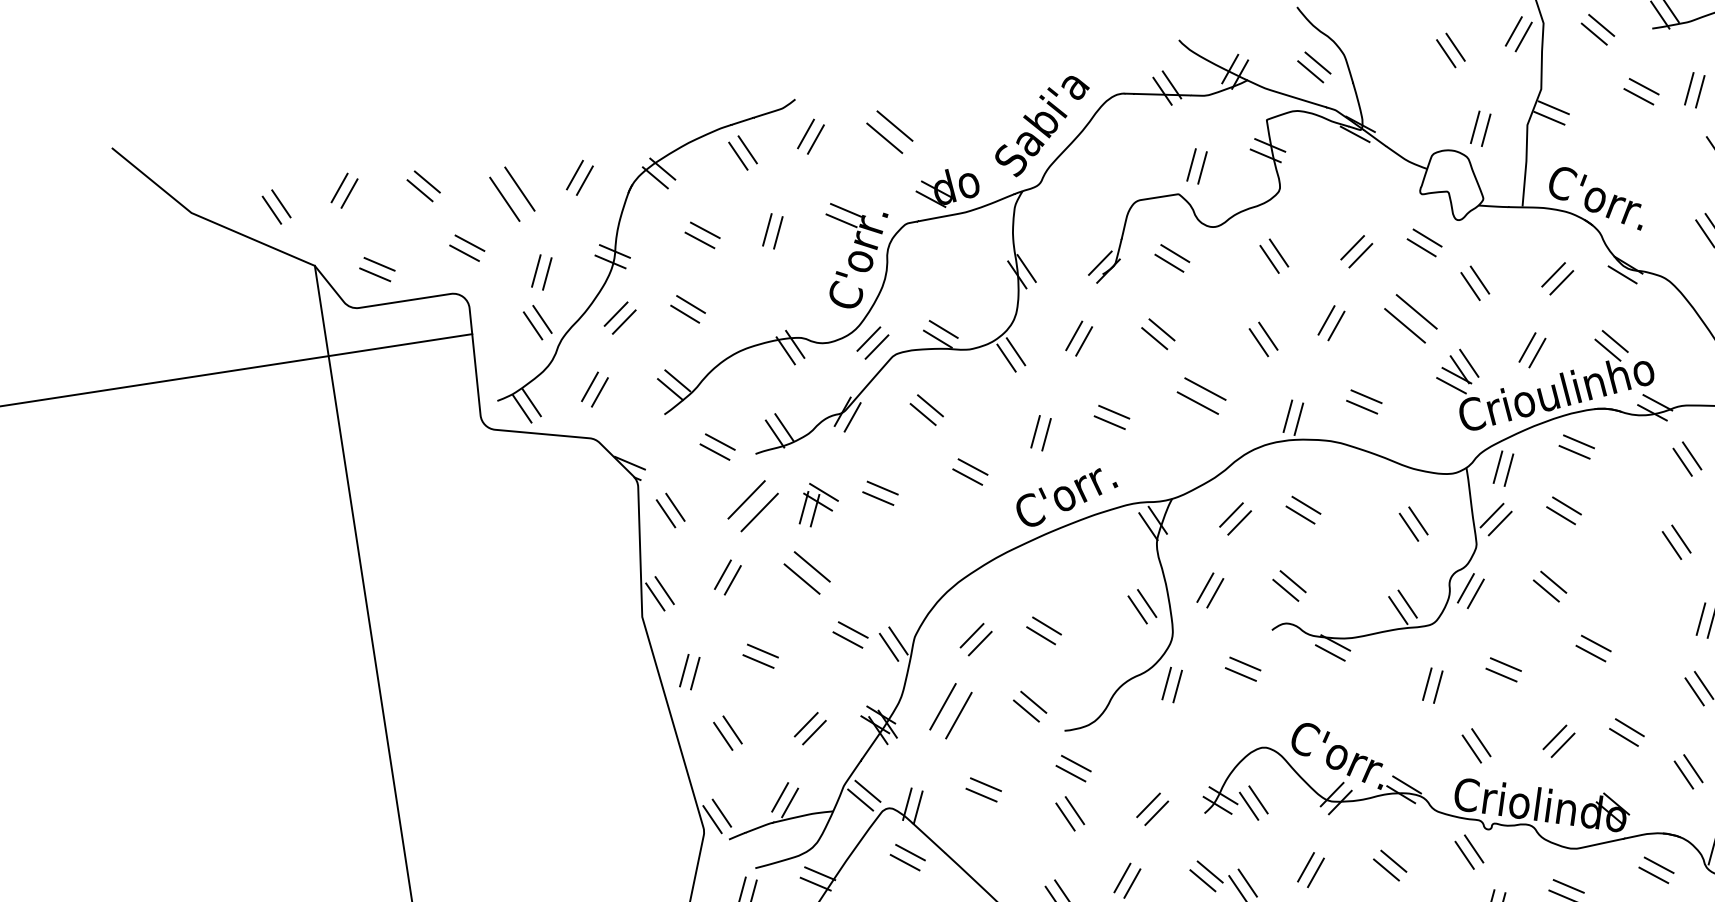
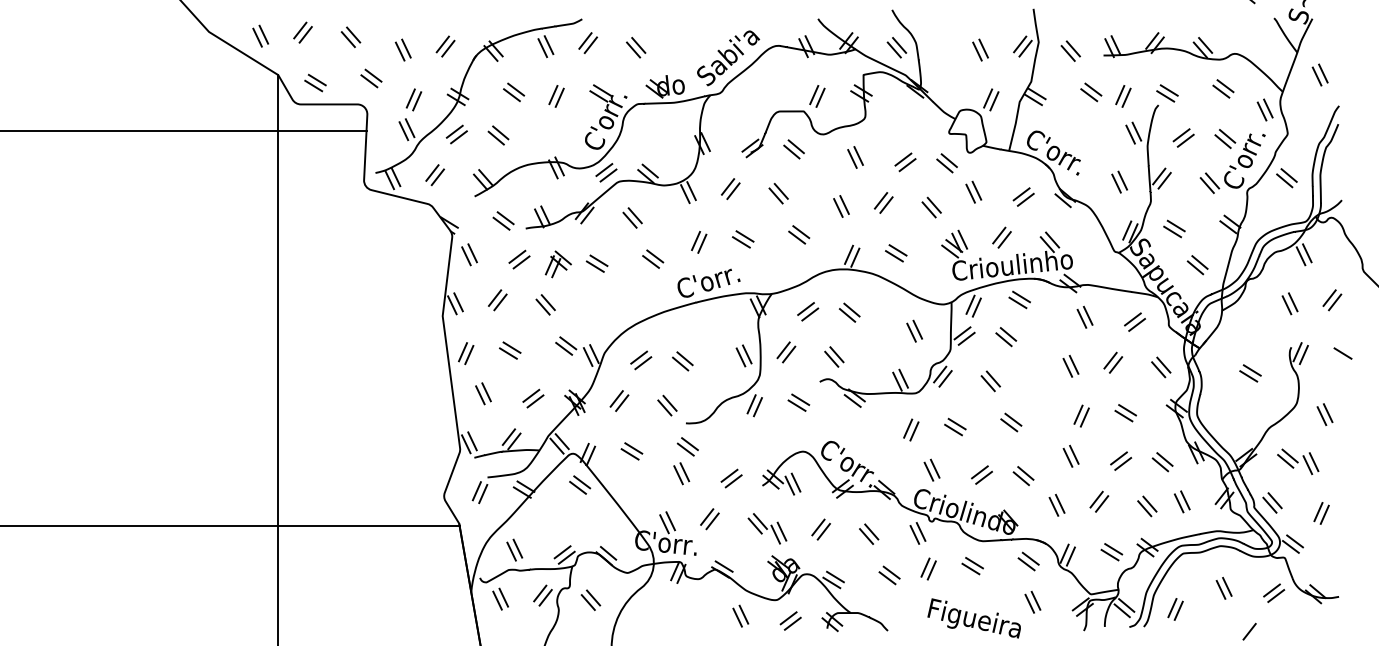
part: (890, 131) -> (636, 47), size x0.71
part: (510, 193) -> (402, 49), size x0.62
part: (1410, 318) -> (931, 207), size x0.62
part: (1202, 395) -> (799, 234), size x0.71
part: (753, 505) -> (519, 259), size x0.62
part: (806, 572) -> (545, 304), size x0.71
part: (950, 710) -> (619, 400), size x0.62

